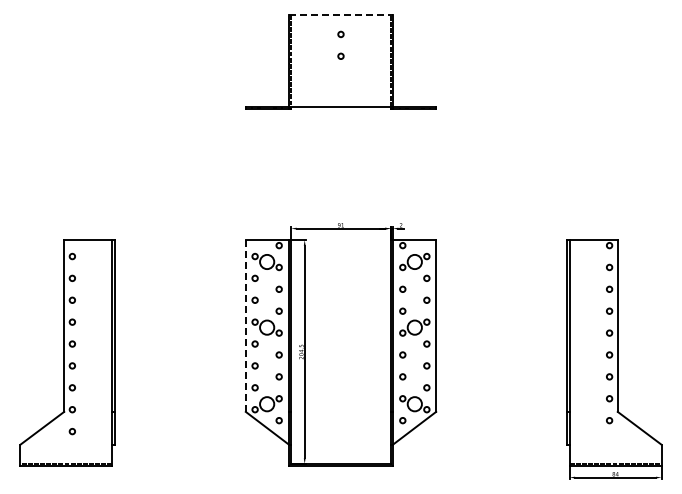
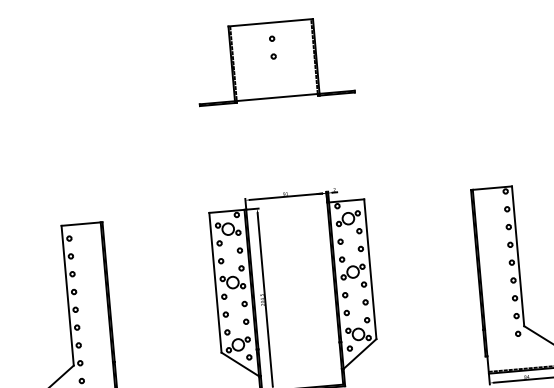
line: (341, 14) -> (271, 22), dashed -> solid
line: (245, 326) -> (215, 283), dashed -> solid

